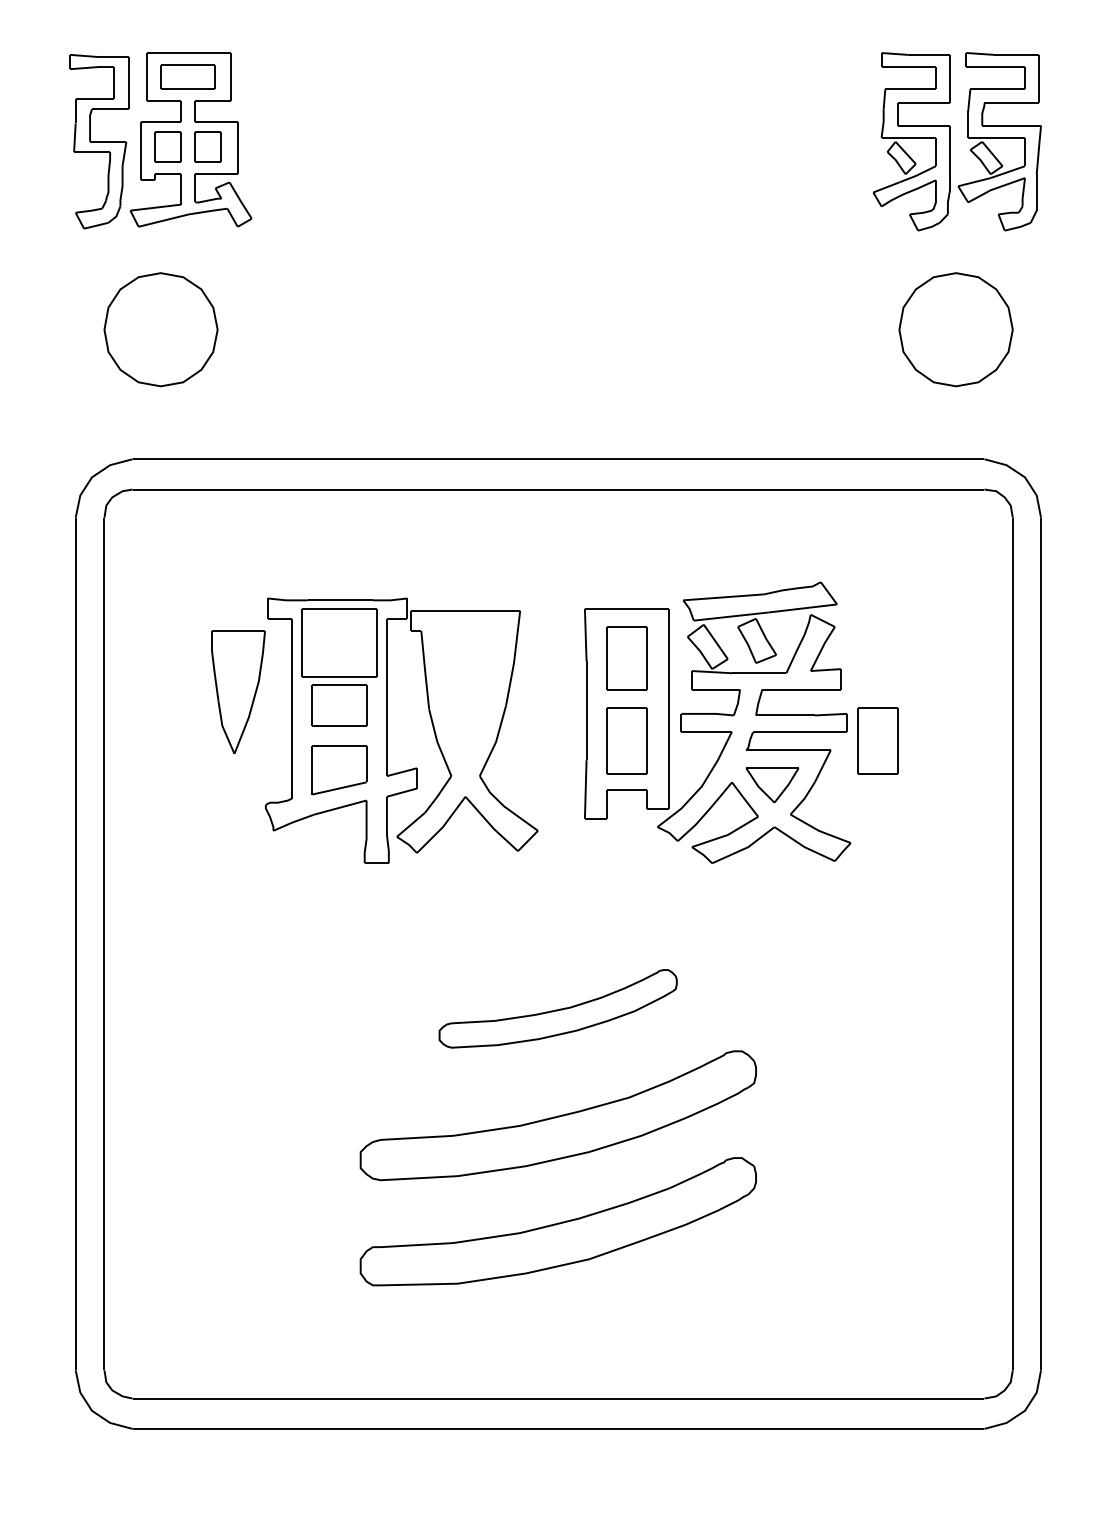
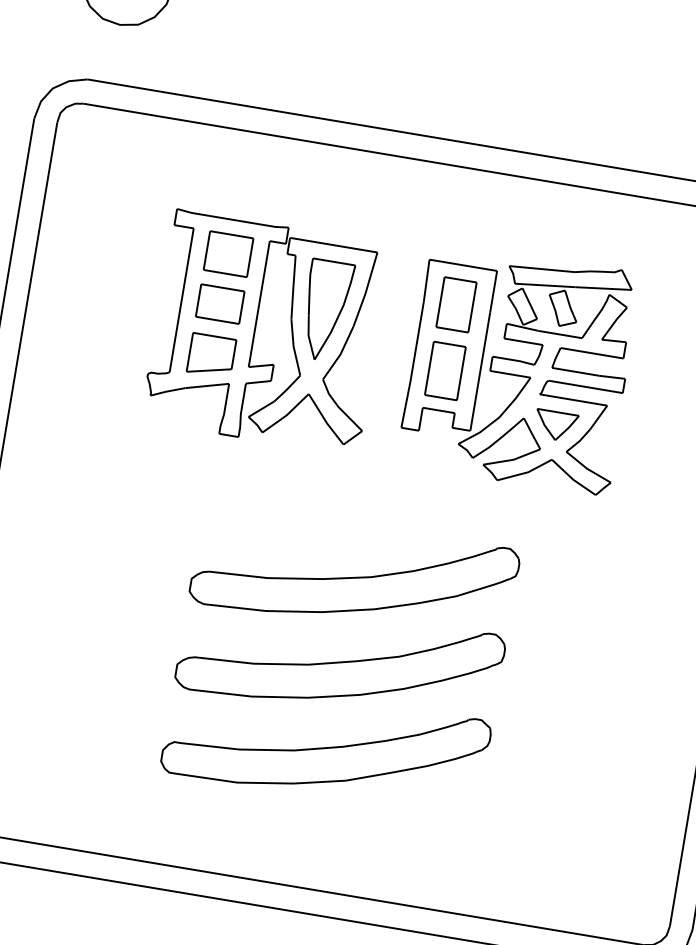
part: (339, 642) -> (228, 253), size x0.71
part: (238, 691) -> (326, 310), moved
part: (877, 740) -> (645, 404), removed
part: (557, 1008) -> (354, 575), size x1.67

